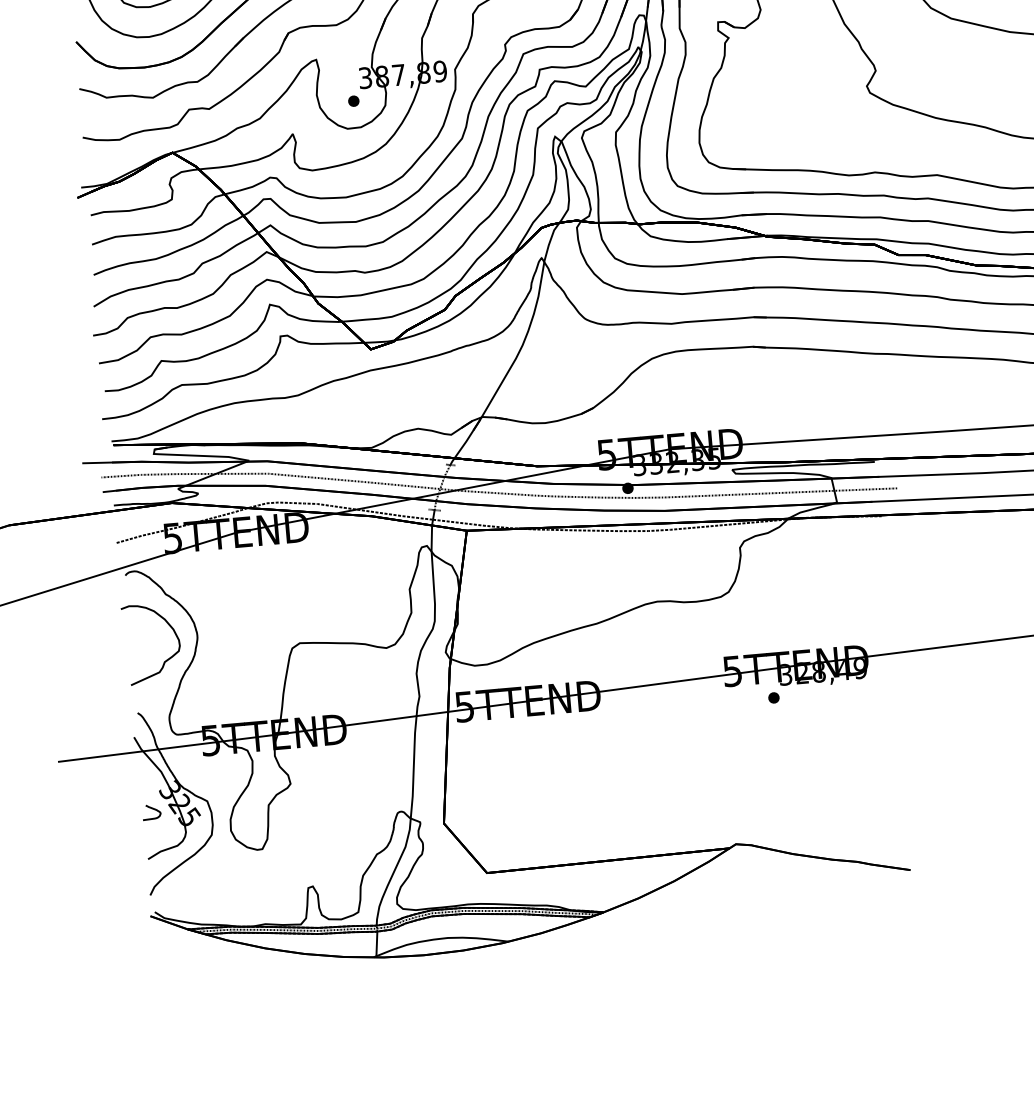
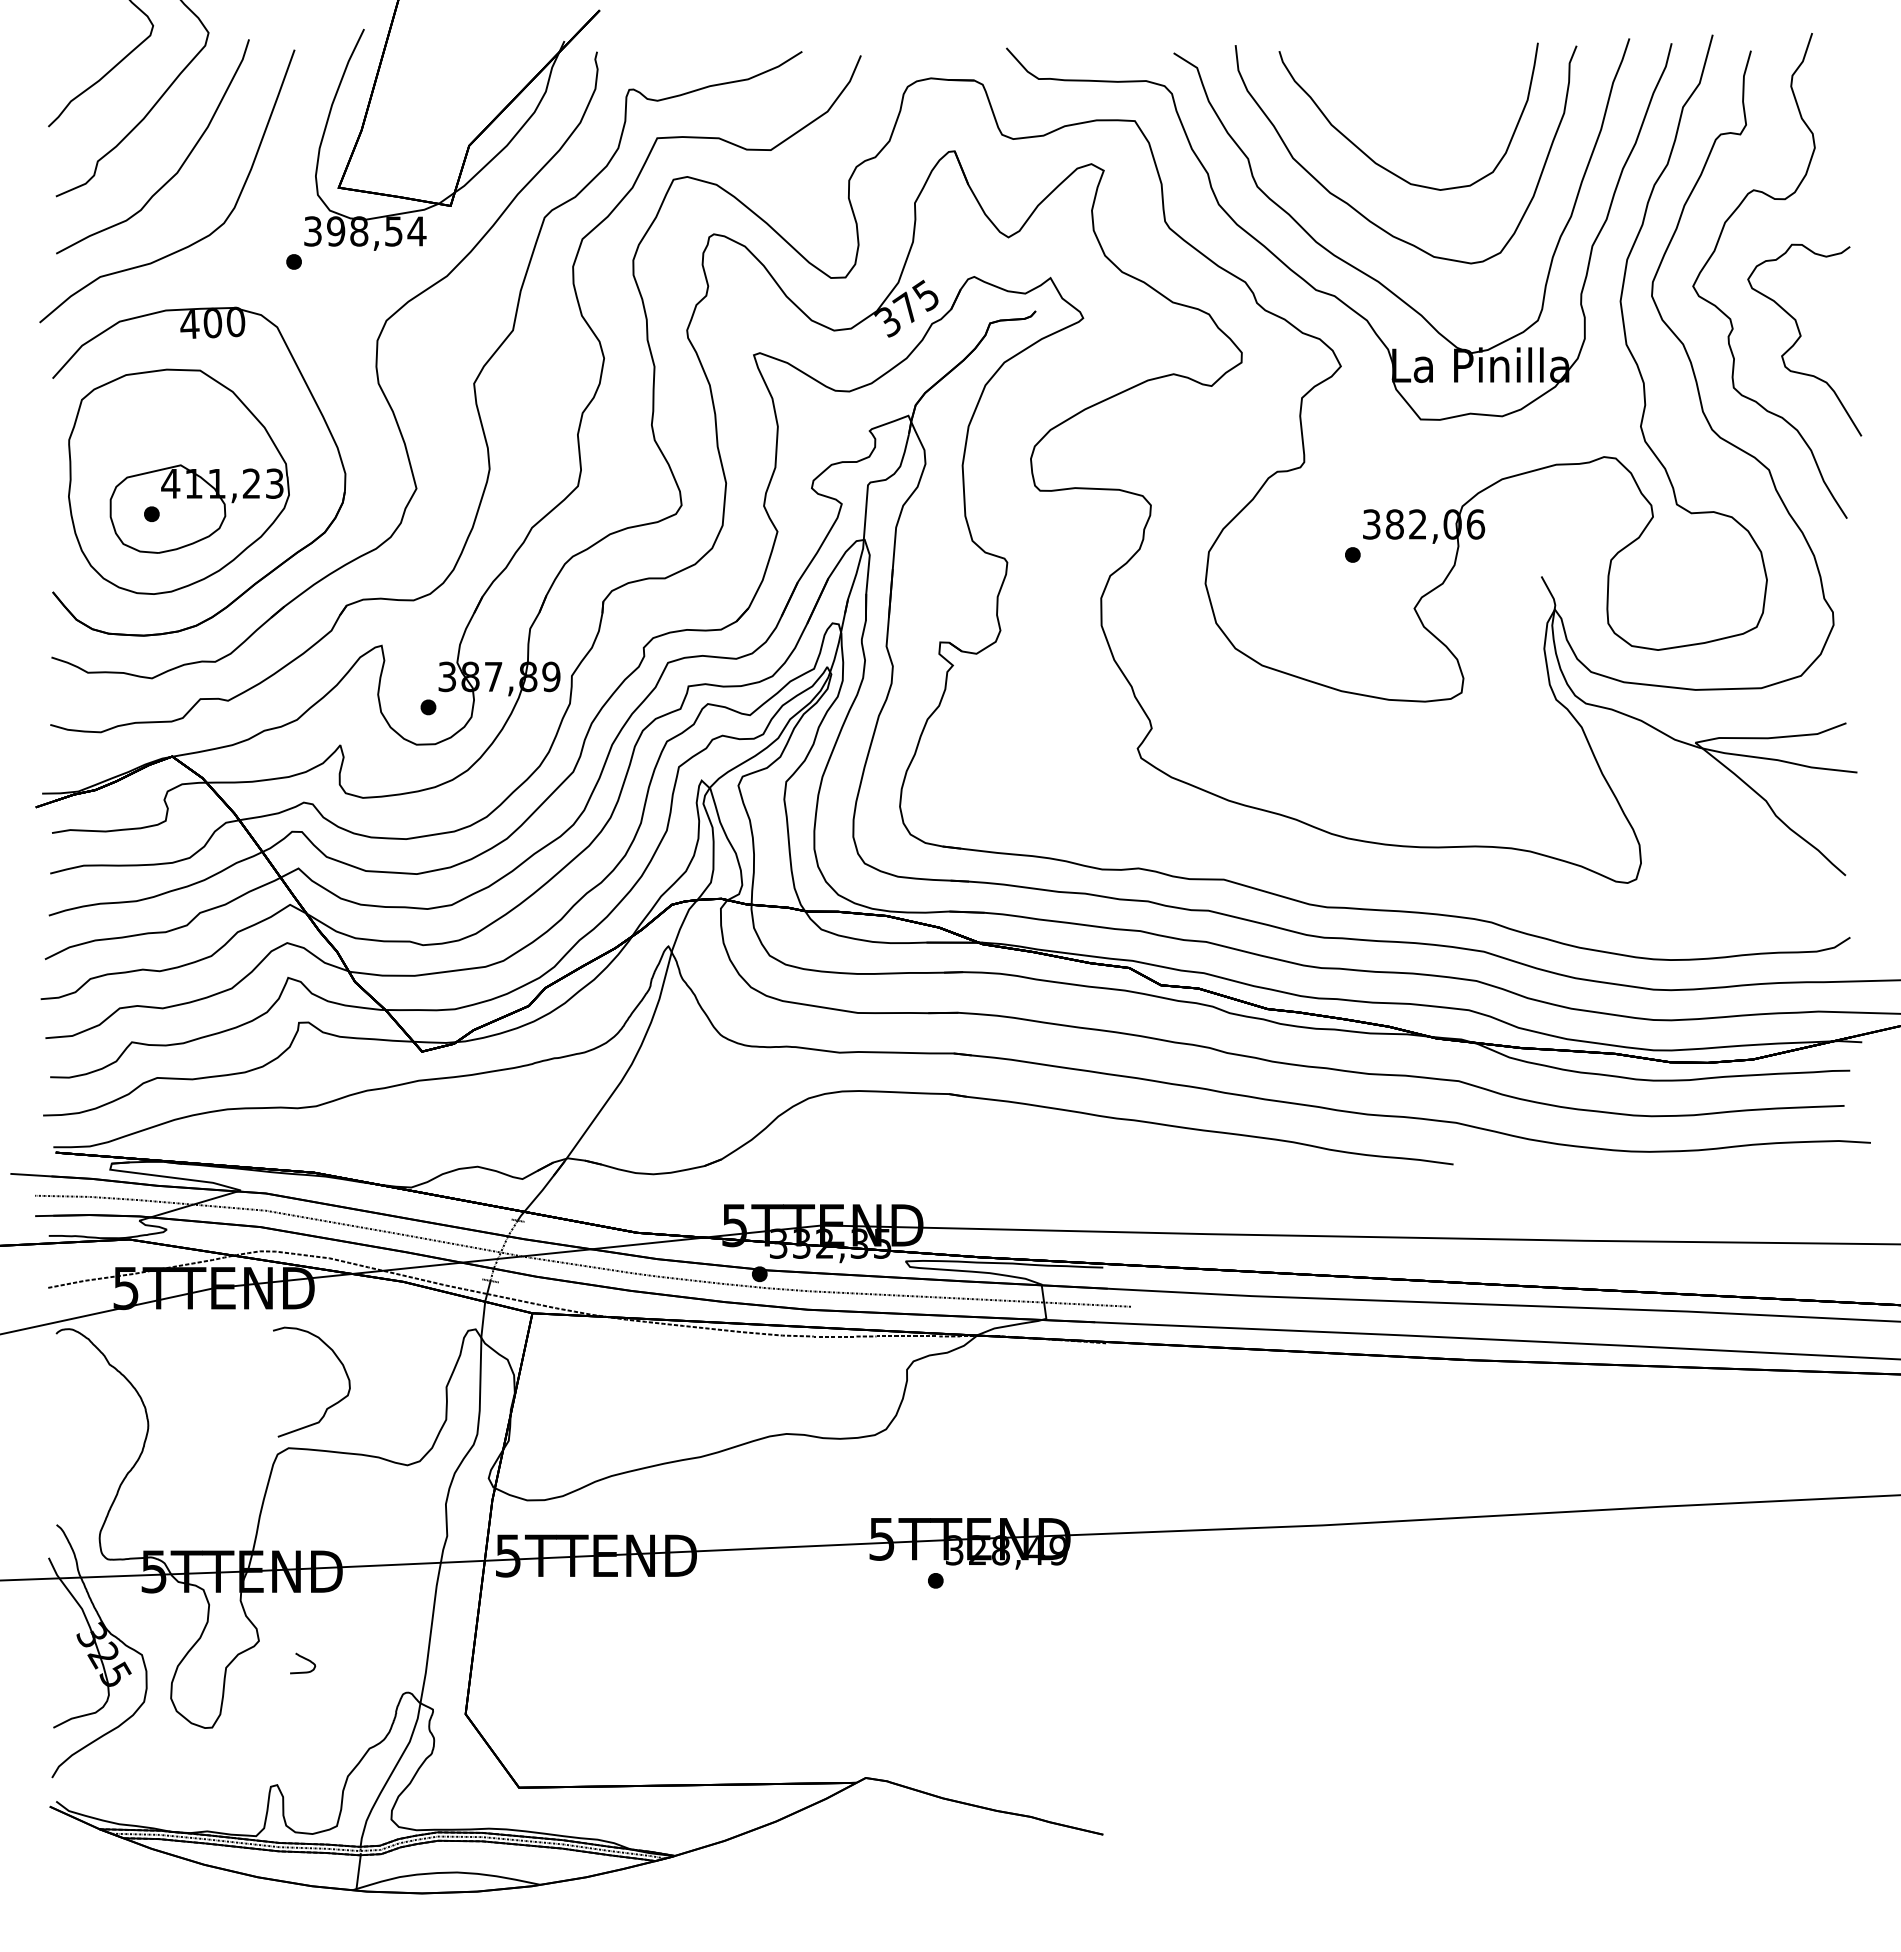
curve: (164, 661) -> (327, 1407), moved
curve: (152, 809) -> (304, 1659), moved

